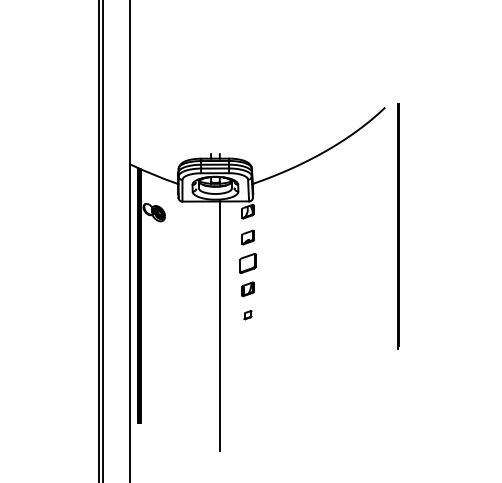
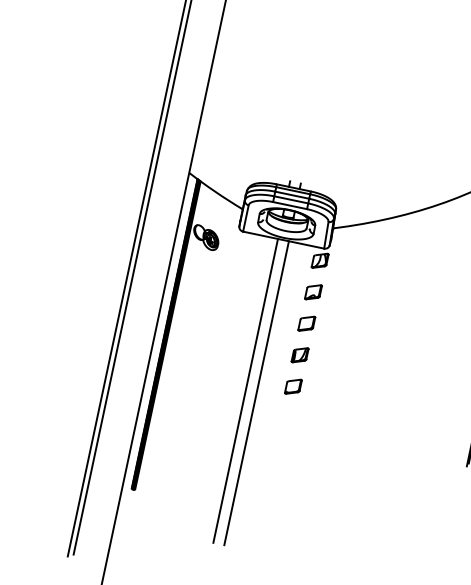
part: (247, 263) -> (306, 323), size x0.71
part: (247, 314) -> (293, 385), size x1.67
line: (211, 326) -> (246, 390), added

